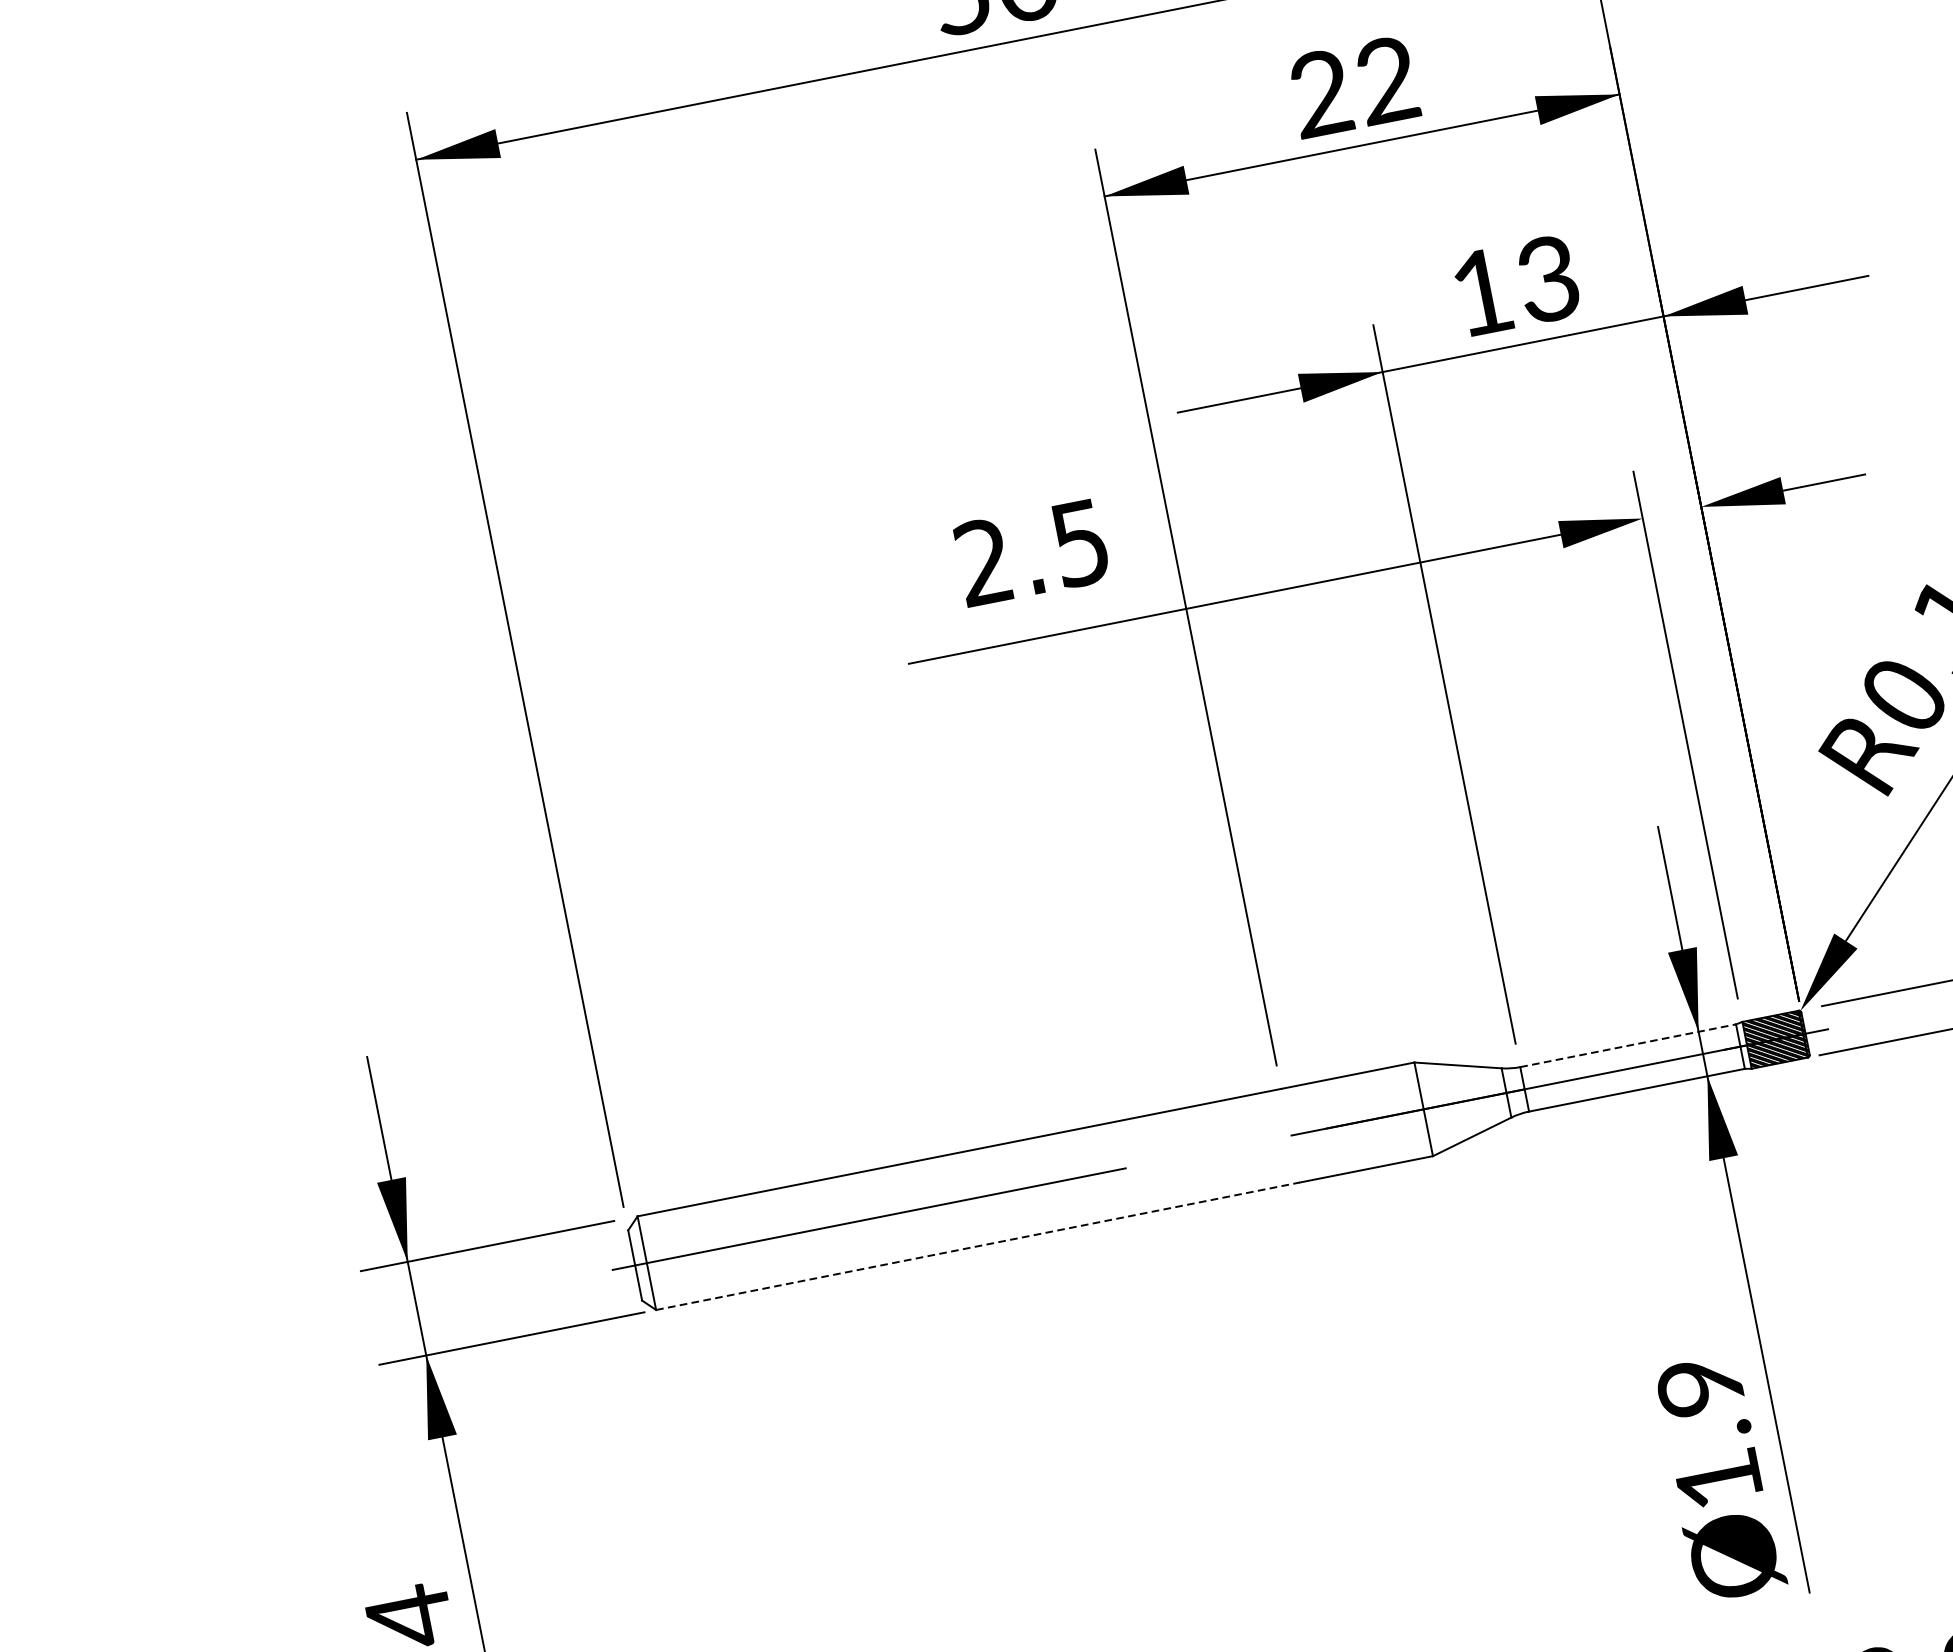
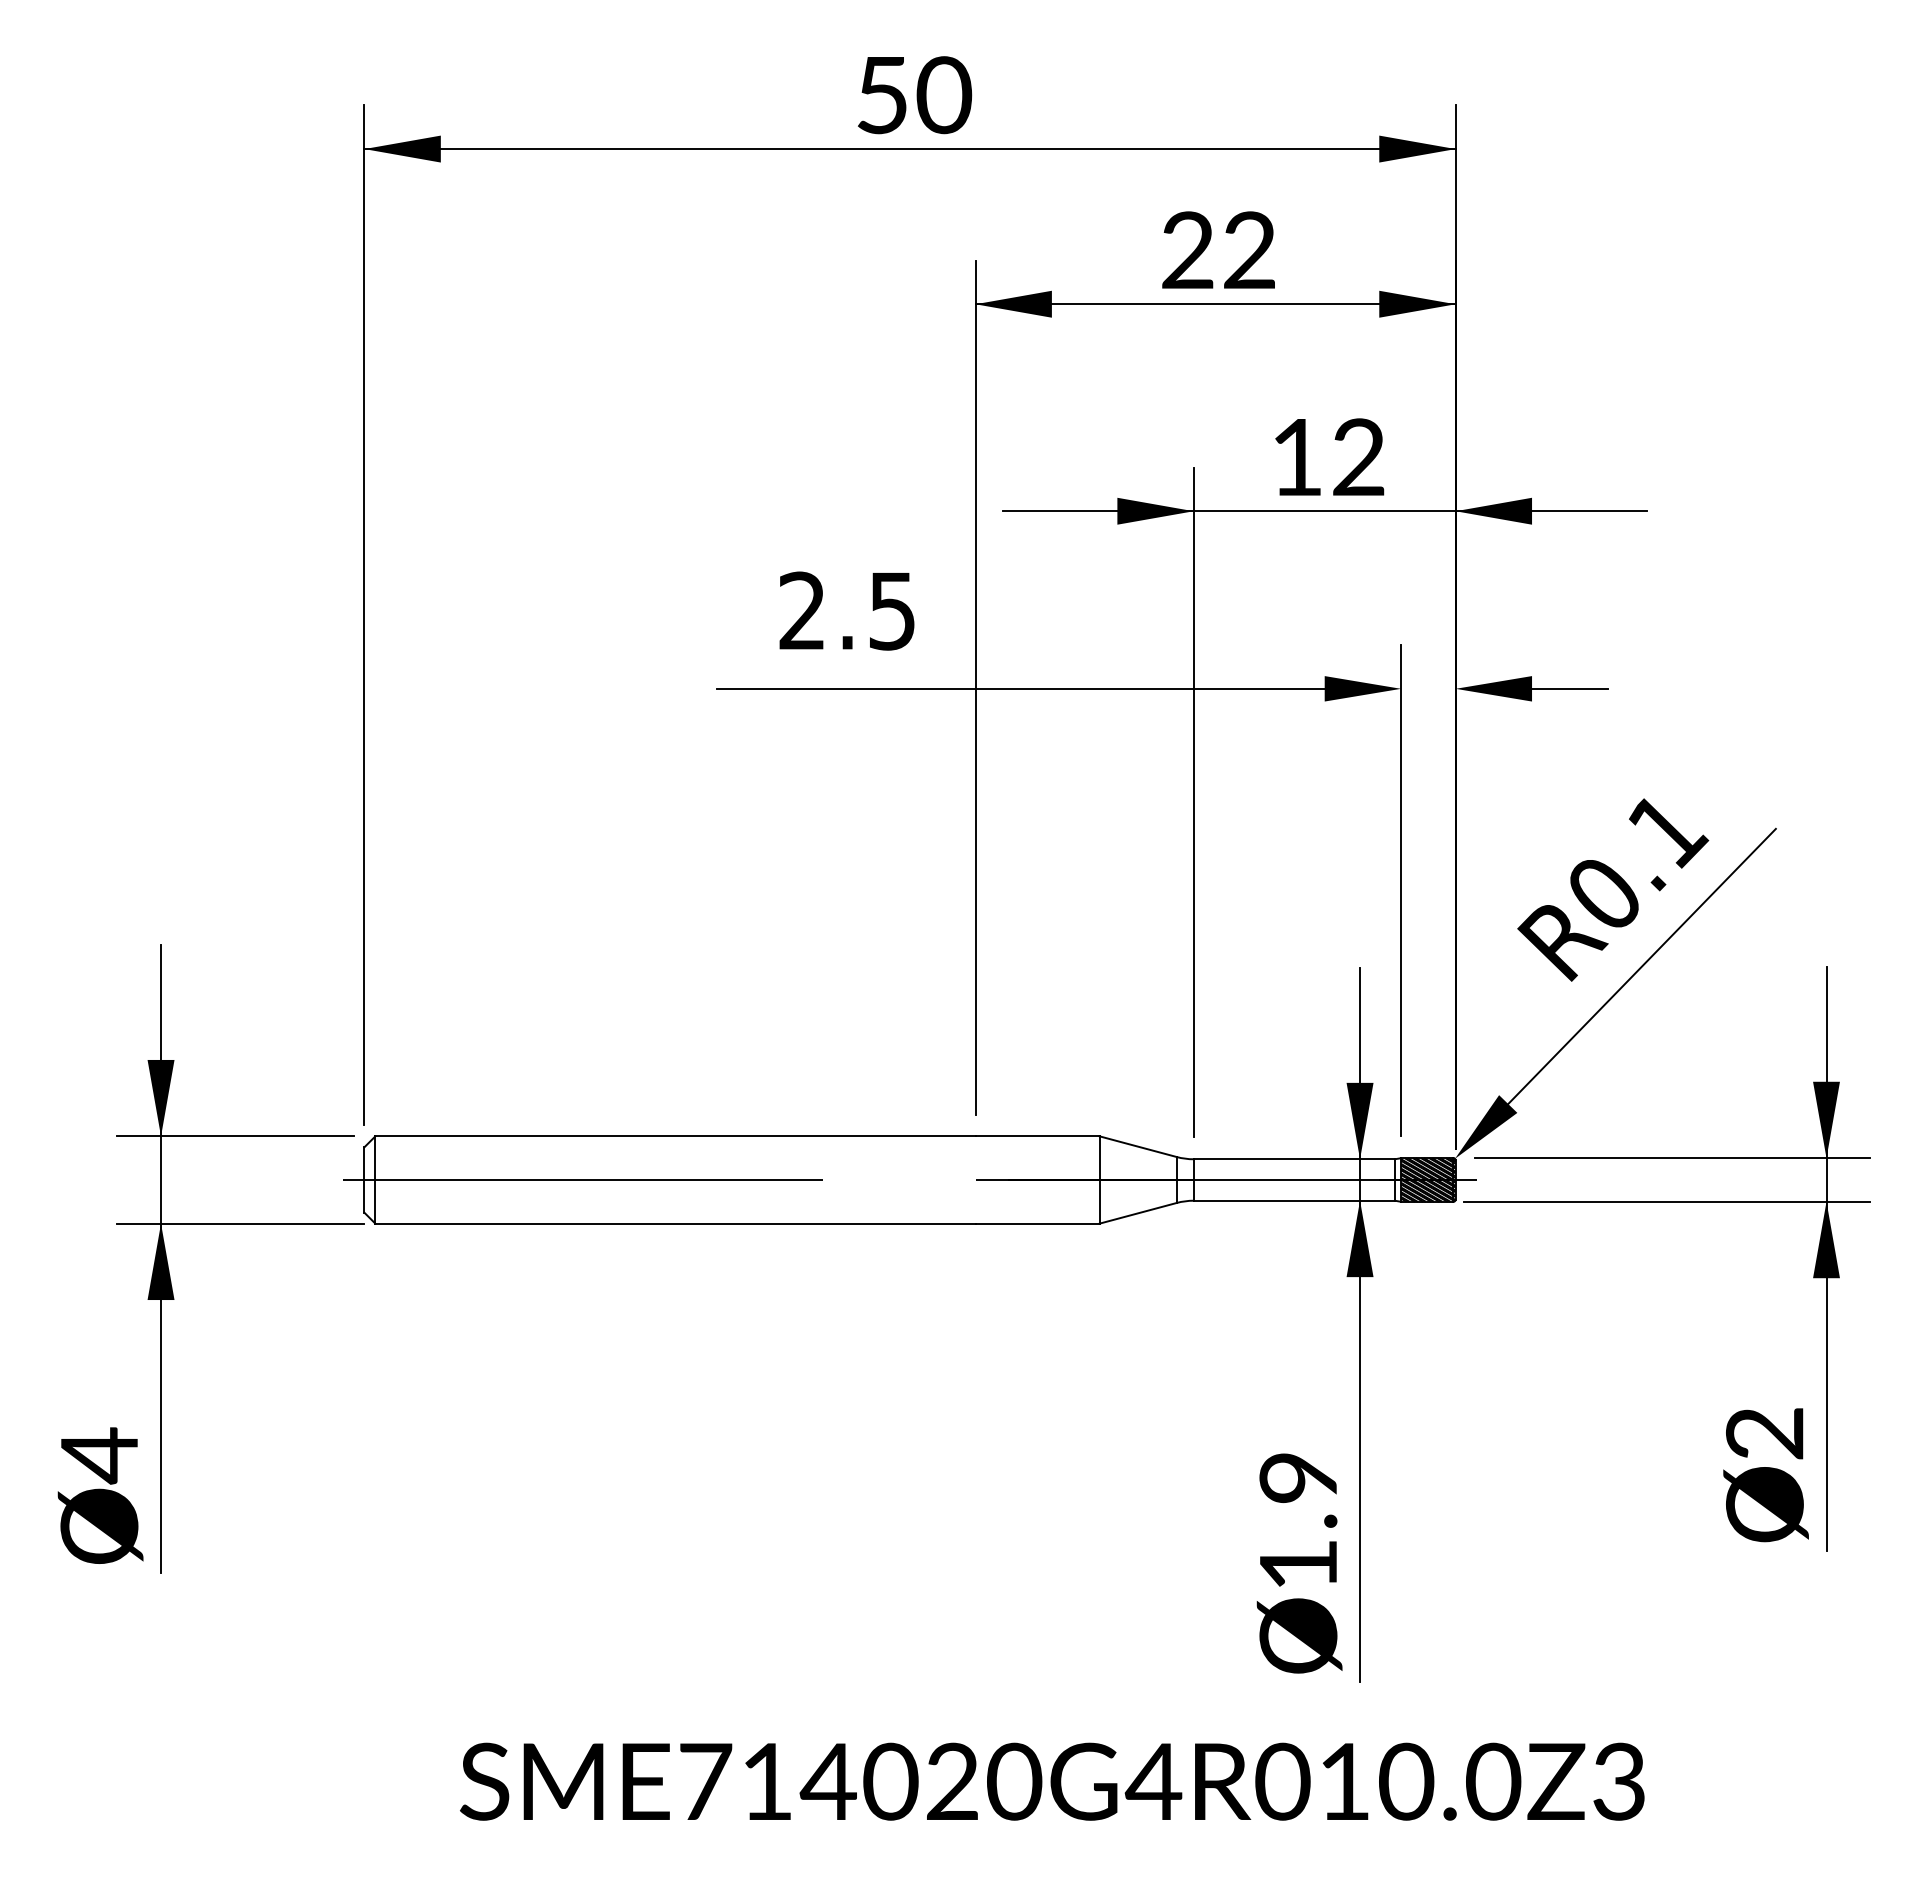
text: (1547, 279) -> (1358, 457), 13 -> 12
line: (1628, 1045) -> (1294, 1159), dashed -> solid
line: (978, 1246) -> (675, 1223), dashed -> solid

